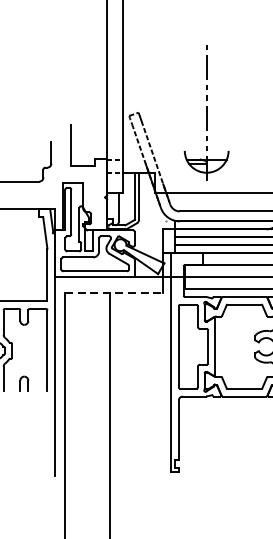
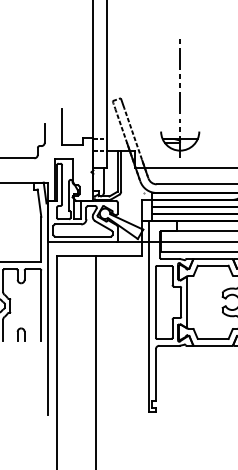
line: (114, 293) -> (99, 255), dashed -> solid

